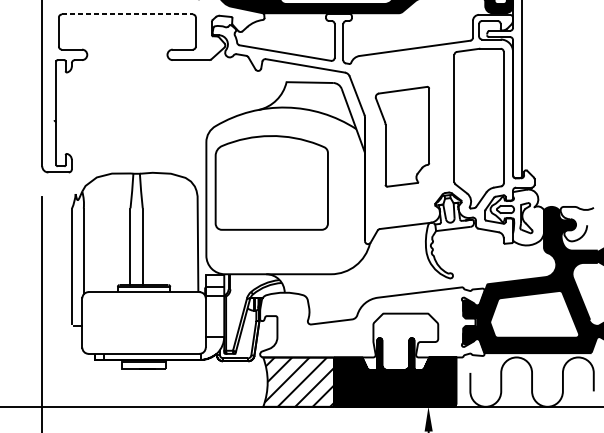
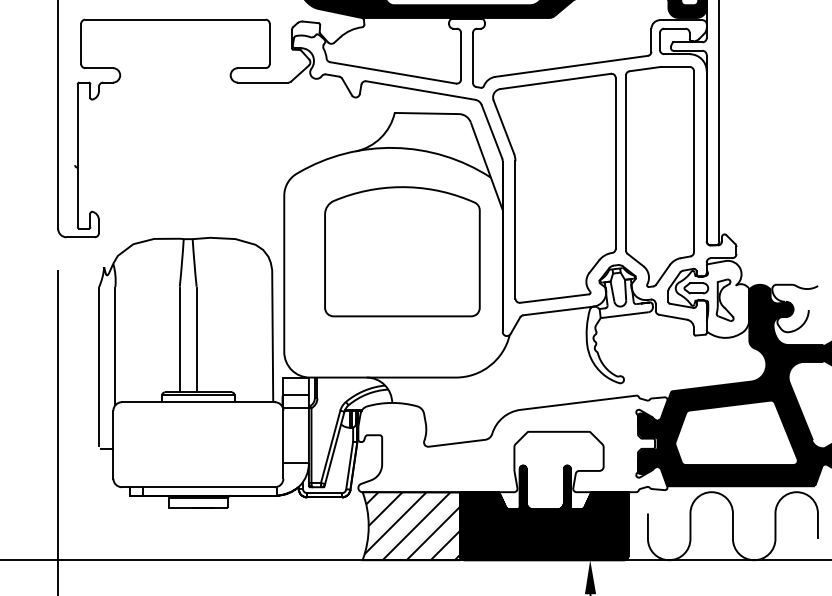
line: (127, 14) -> (175, 19), dashed -> solid
part: (402, 136) -> (554, 187), size x1.67
part: (271, 182) -> (402, 251), moved

